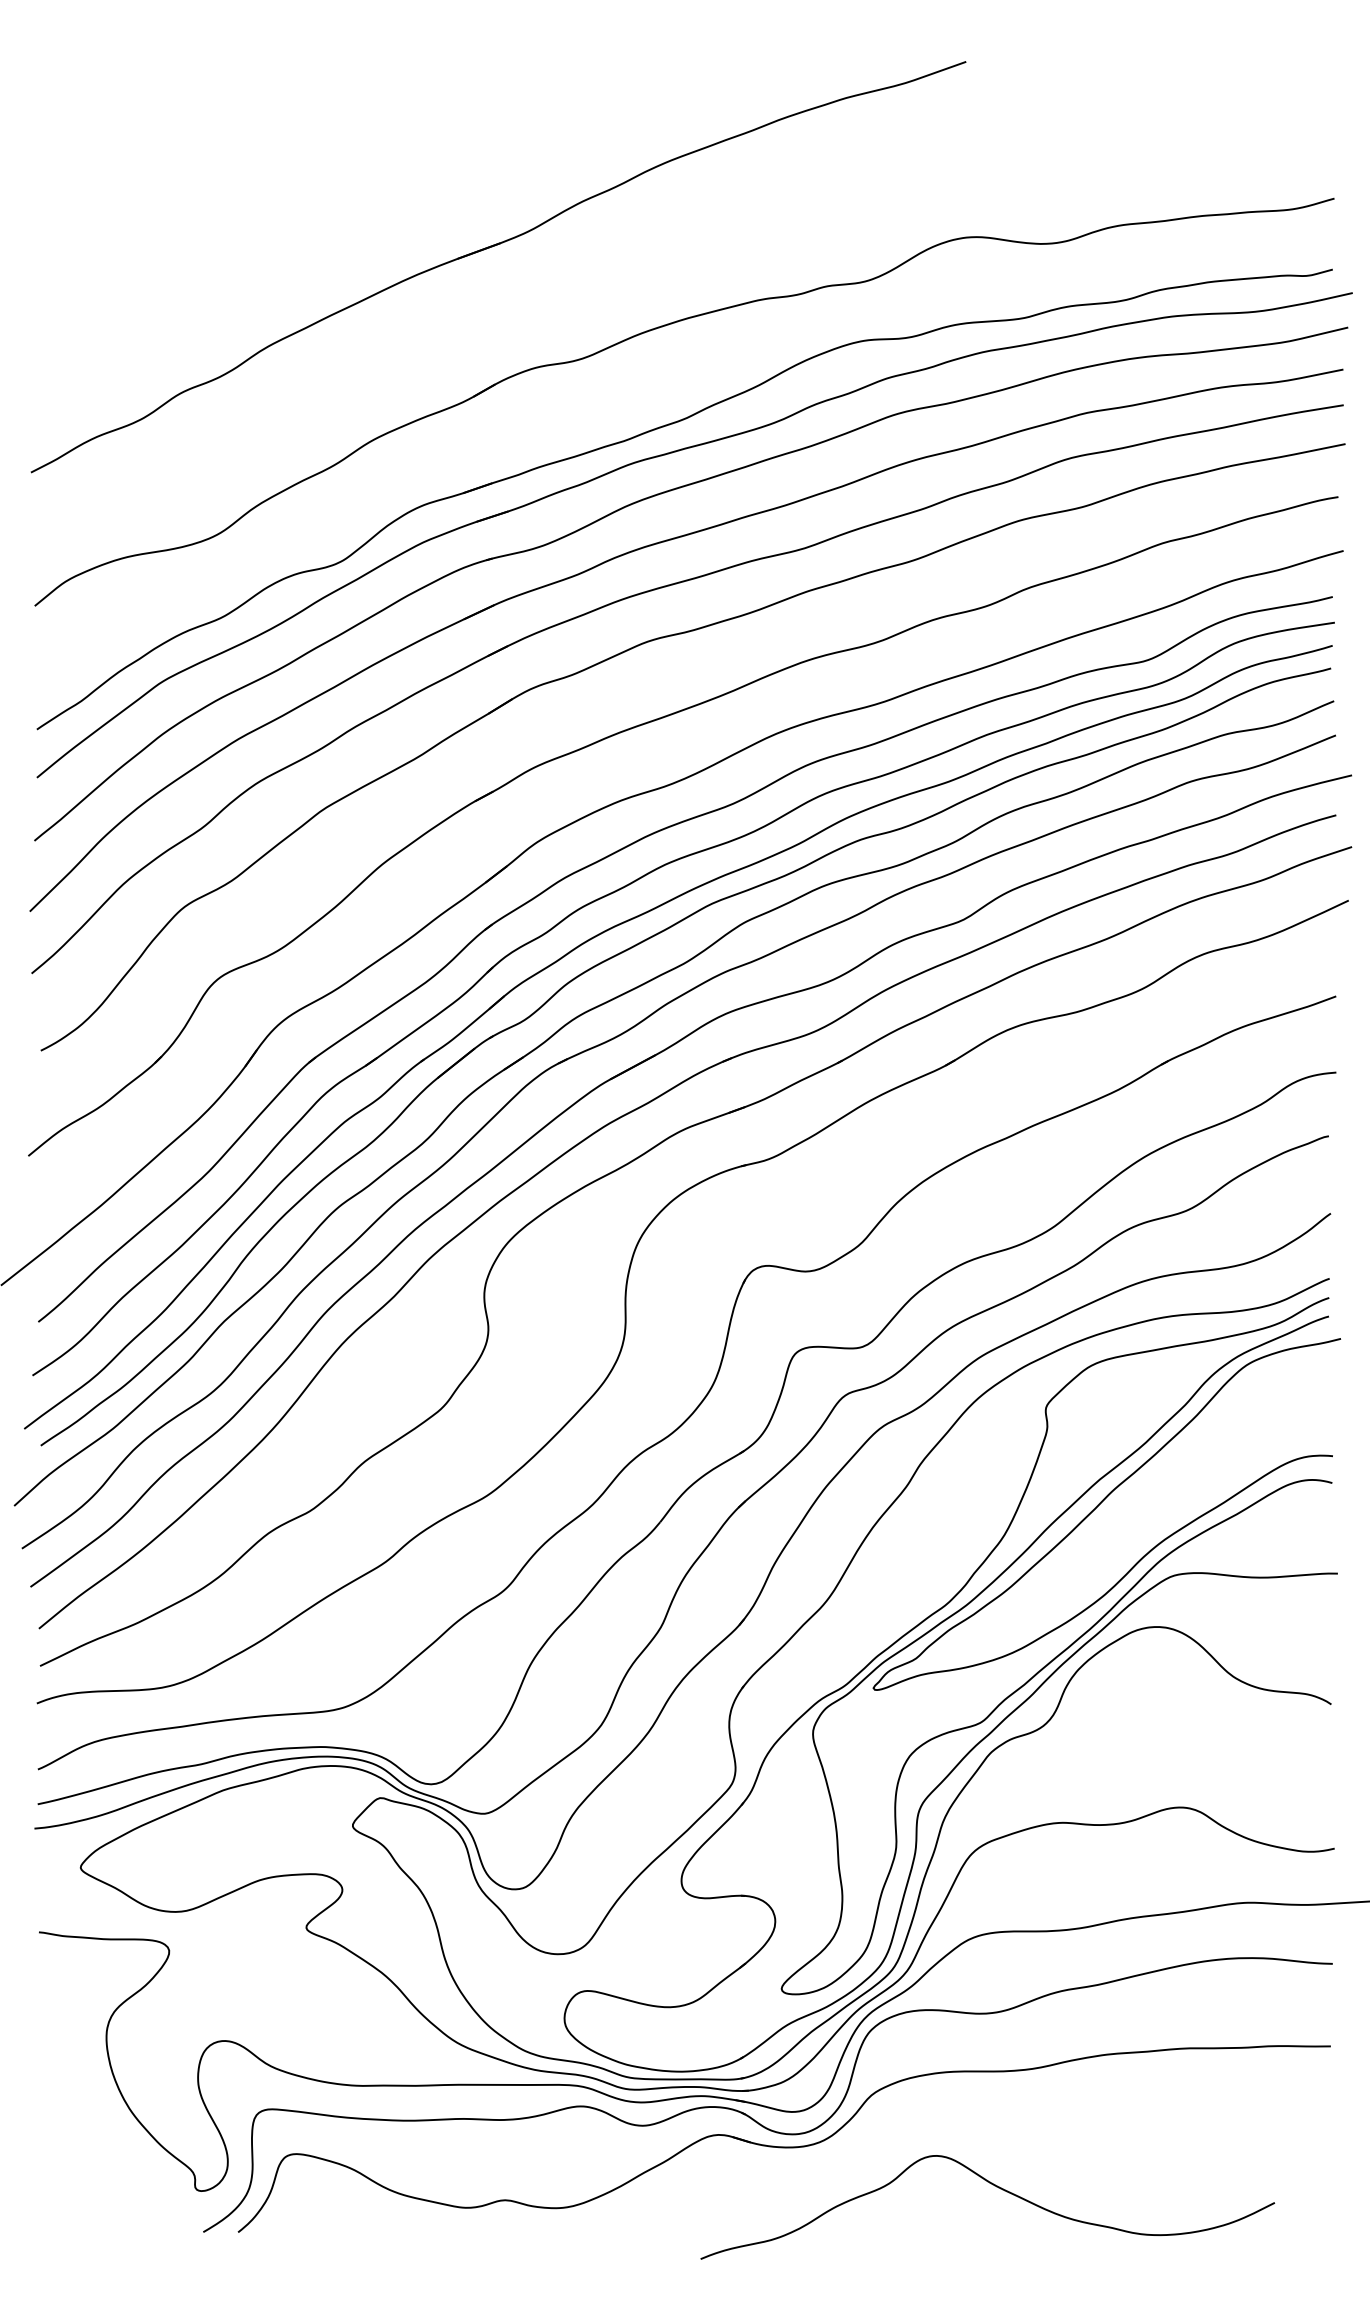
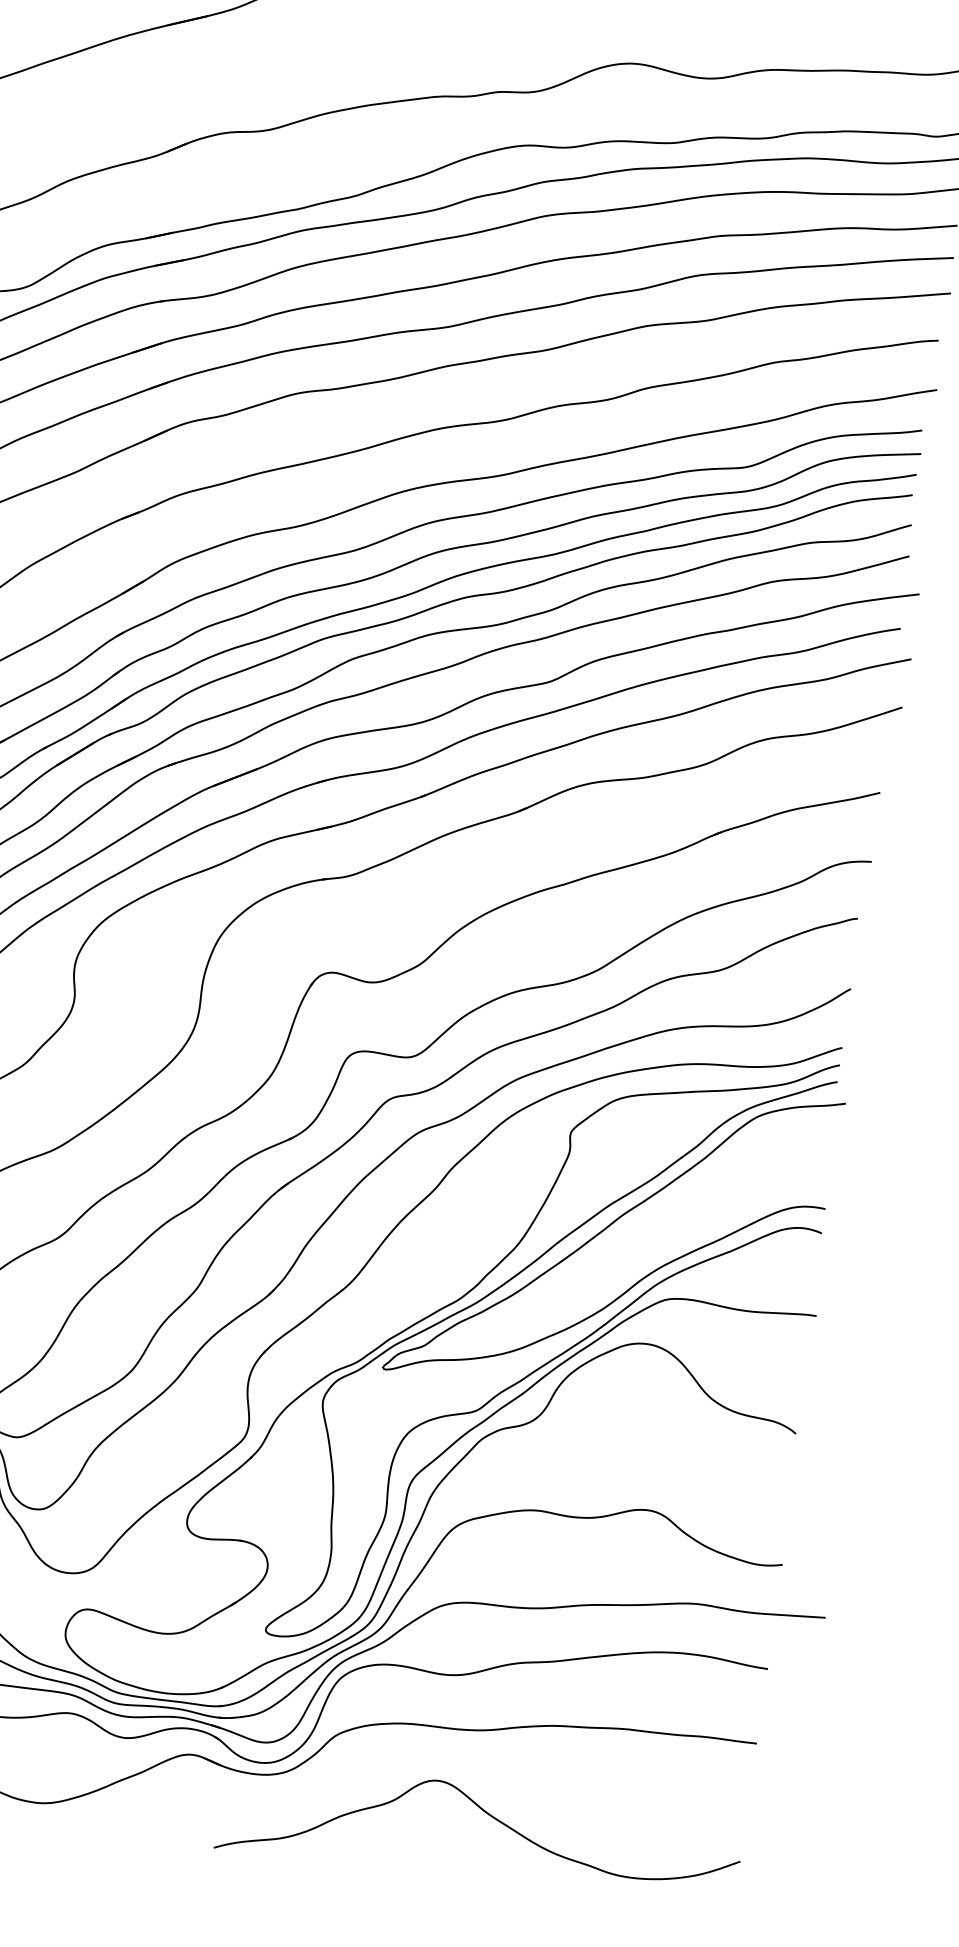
curve: (996, 2187) -> (489, 1816), moved

